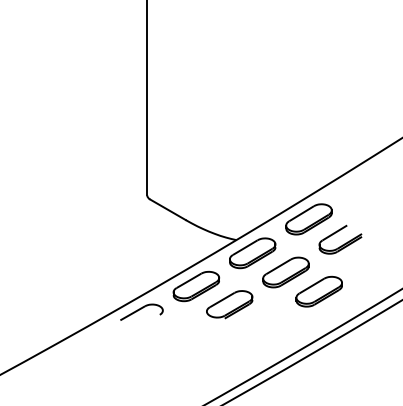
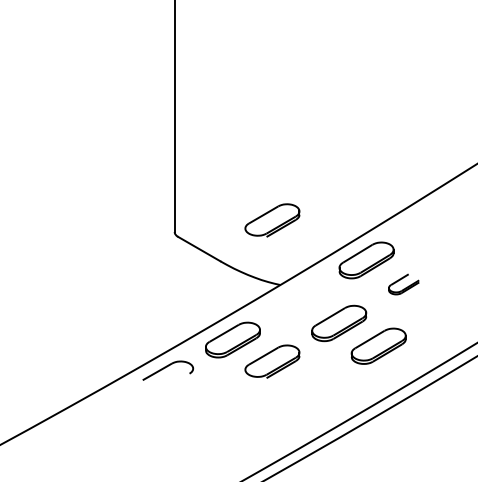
part: (229, 185) -> (272, 220), added
part: (340, 239) -> (403, 284), size x0.6
part: (252, 253) -> (299, 300), removed

